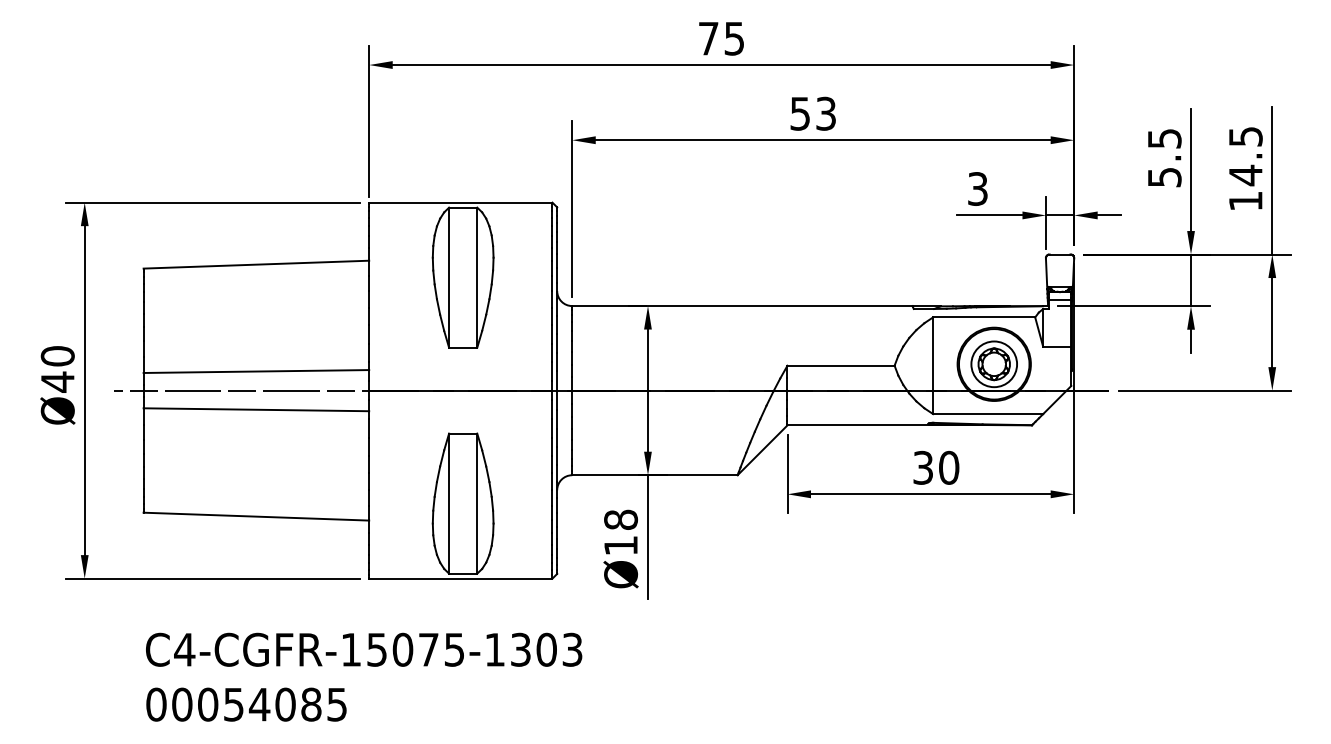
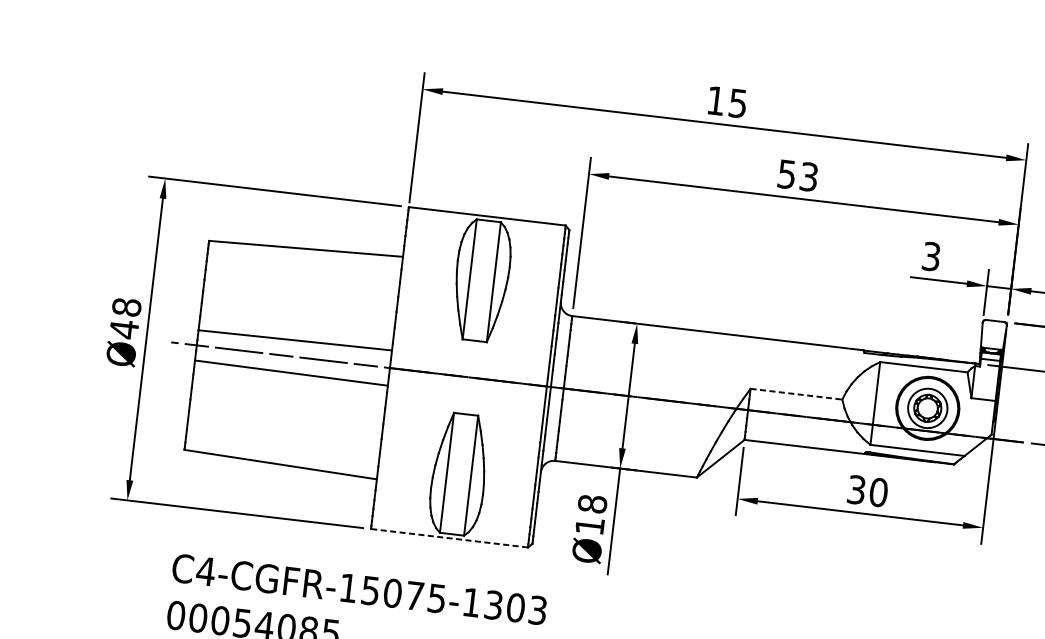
text: (708, 38) -> (715, 100), 75 -> 15
text: (57, 356) -> (126, 307), Ø40 -> Ø48
line: (841, 365) -> (796, 394), solid -> dashed
line: (460, 578) -> (449, 538), solid -> dashed

